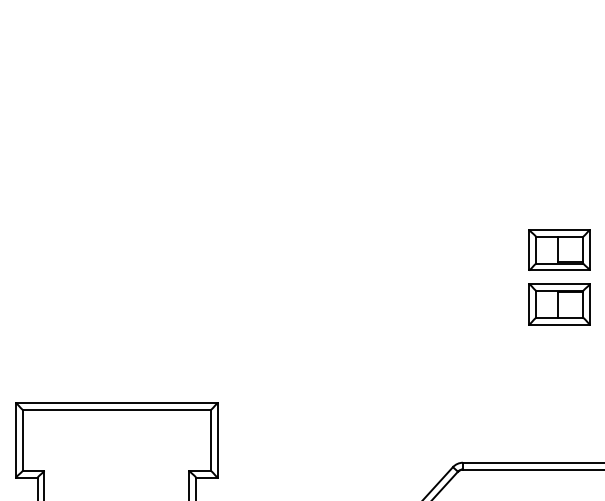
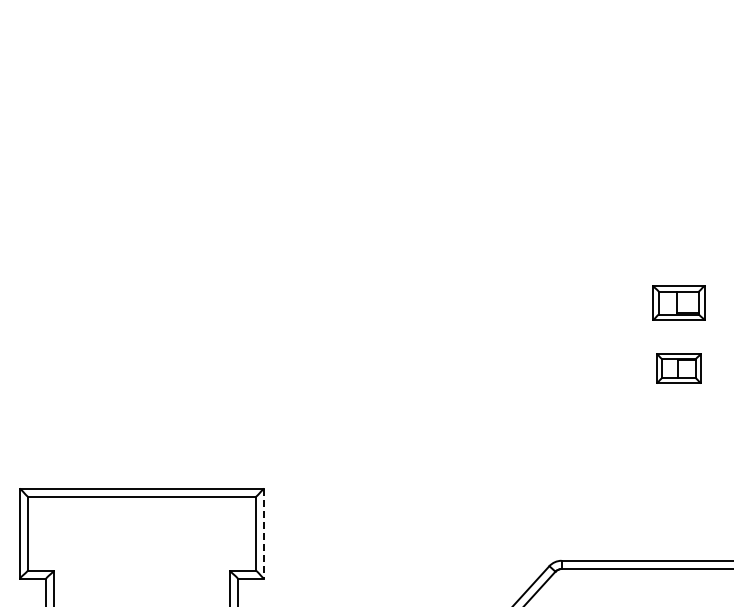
part: (559, 249) -> (678, 302), size x0.7
part: (559, 304) -> (678, 368), size x0.6
line: (217, 441) -> (264, 534), solid -> dashed

